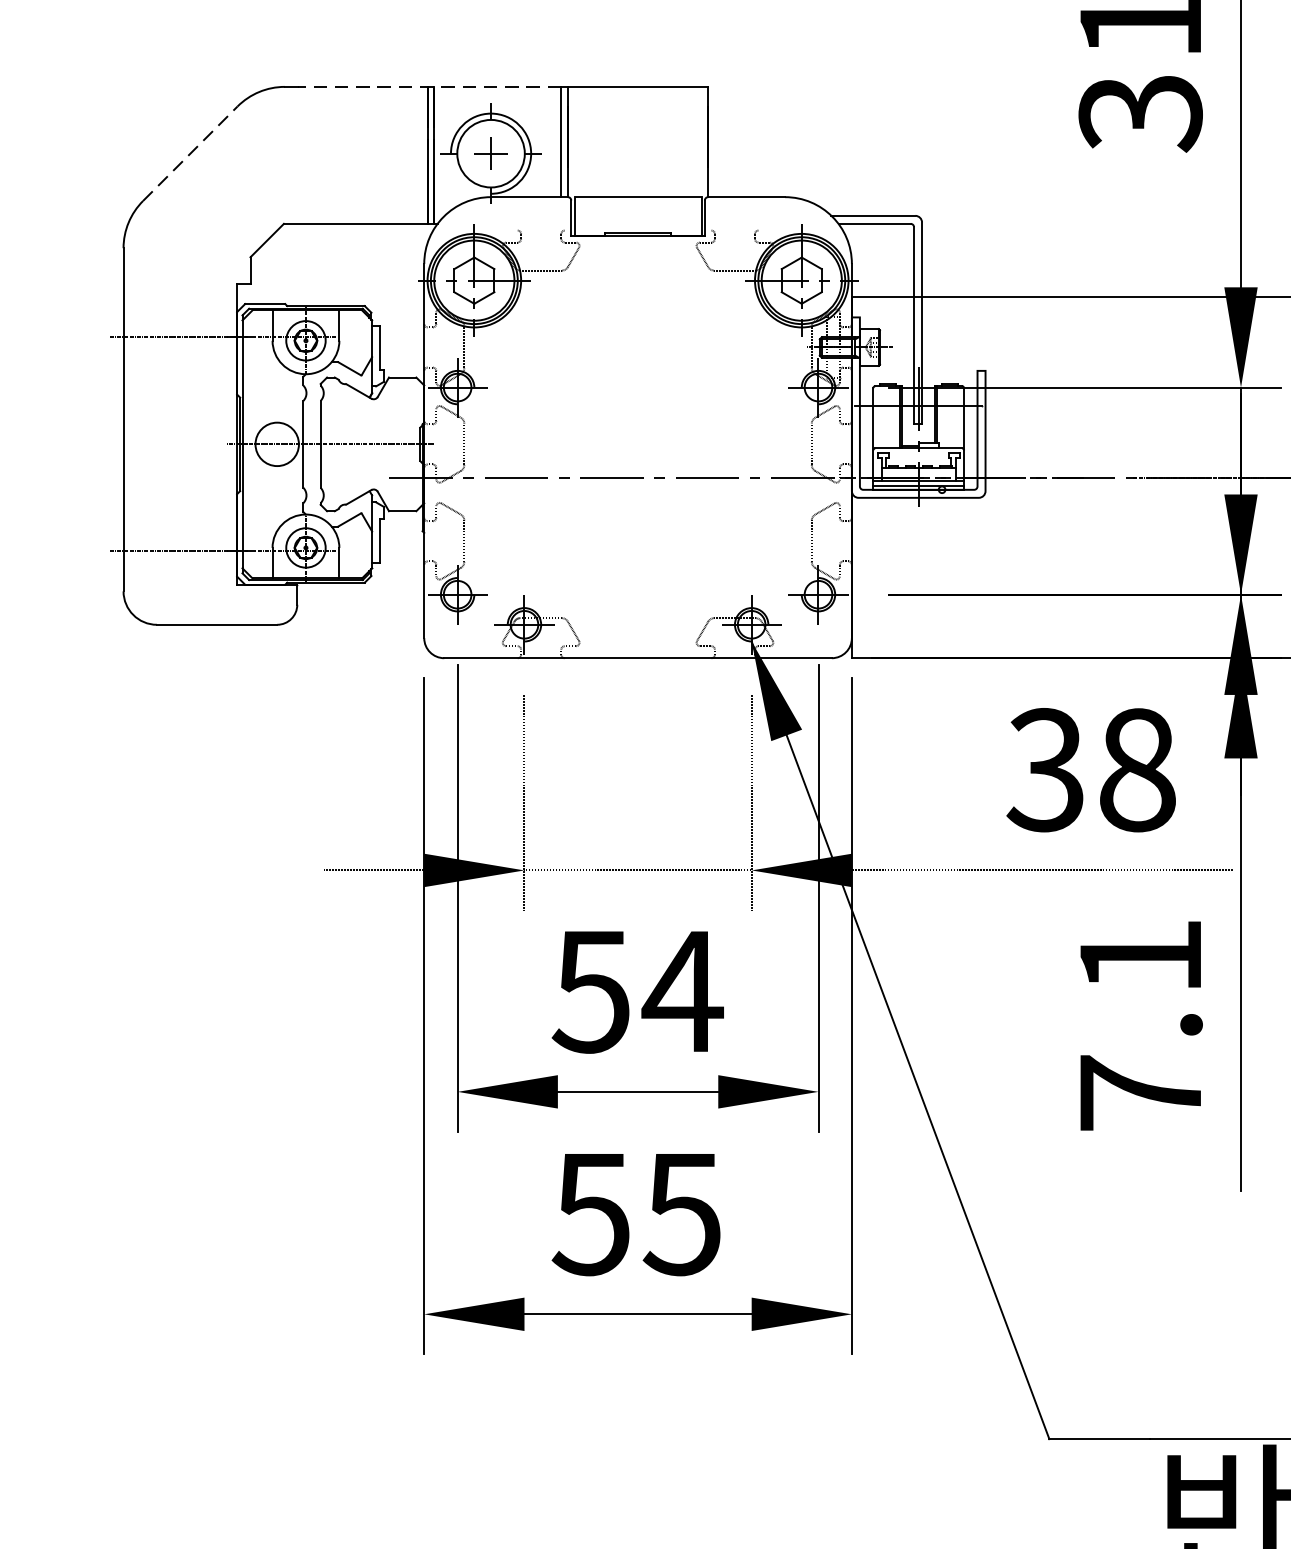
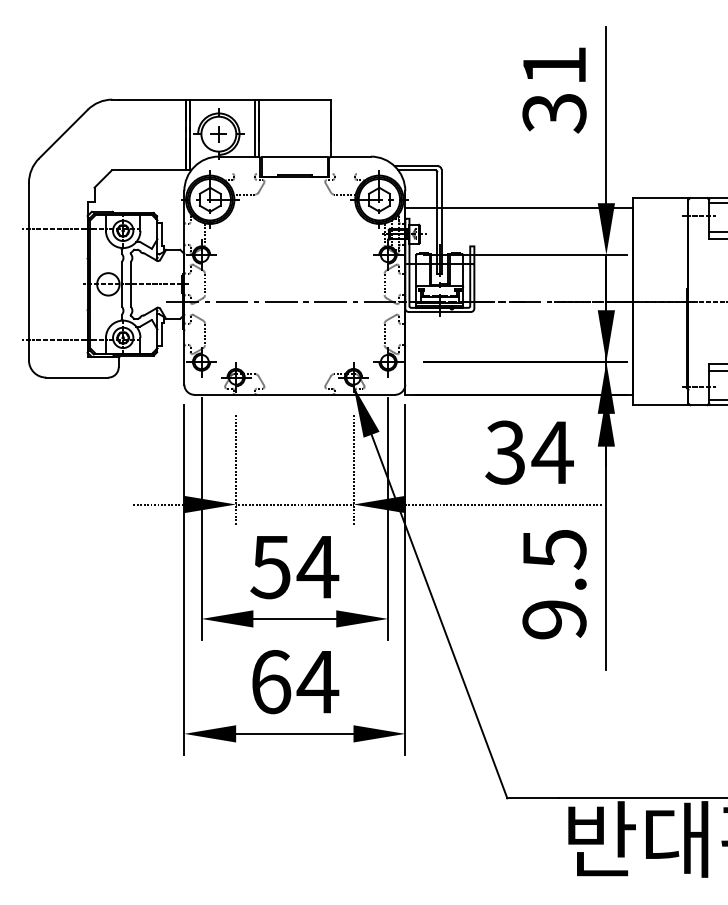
line: (430, 86) -> (187, 99), dashed -> solid
line: (190, 154) -> (63, 134), dashed -> solid
text: (1136, 769) -> (552, 452), 38 -> 34
text: (1140, 1025) -> (554, 584), 7.1 -> 9.5
text: (637, 1214) -> (294, 682), 55 -> 64

